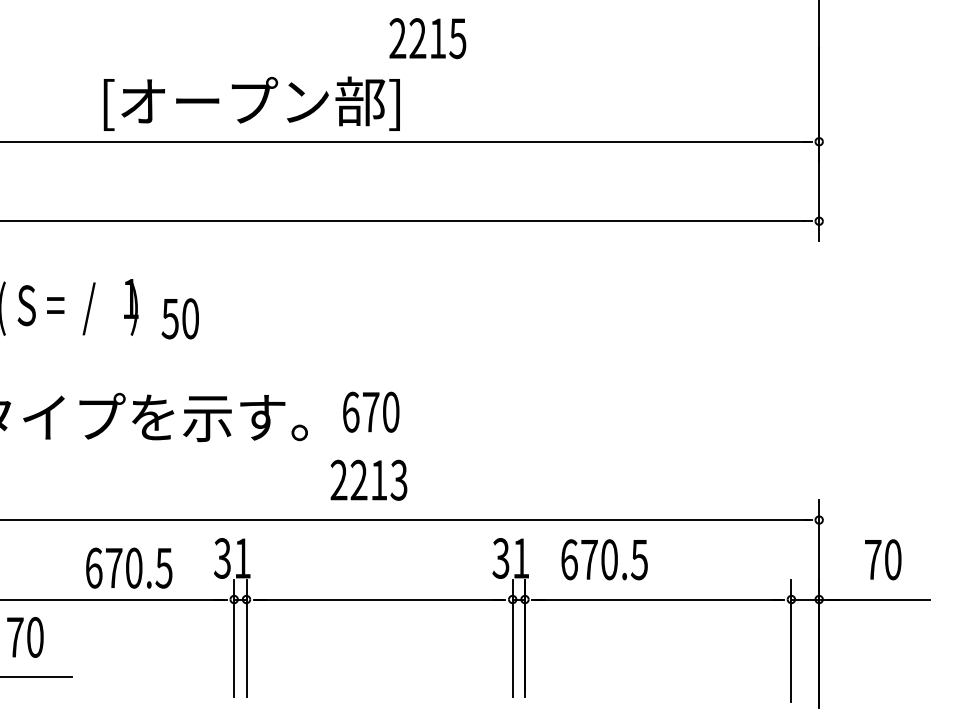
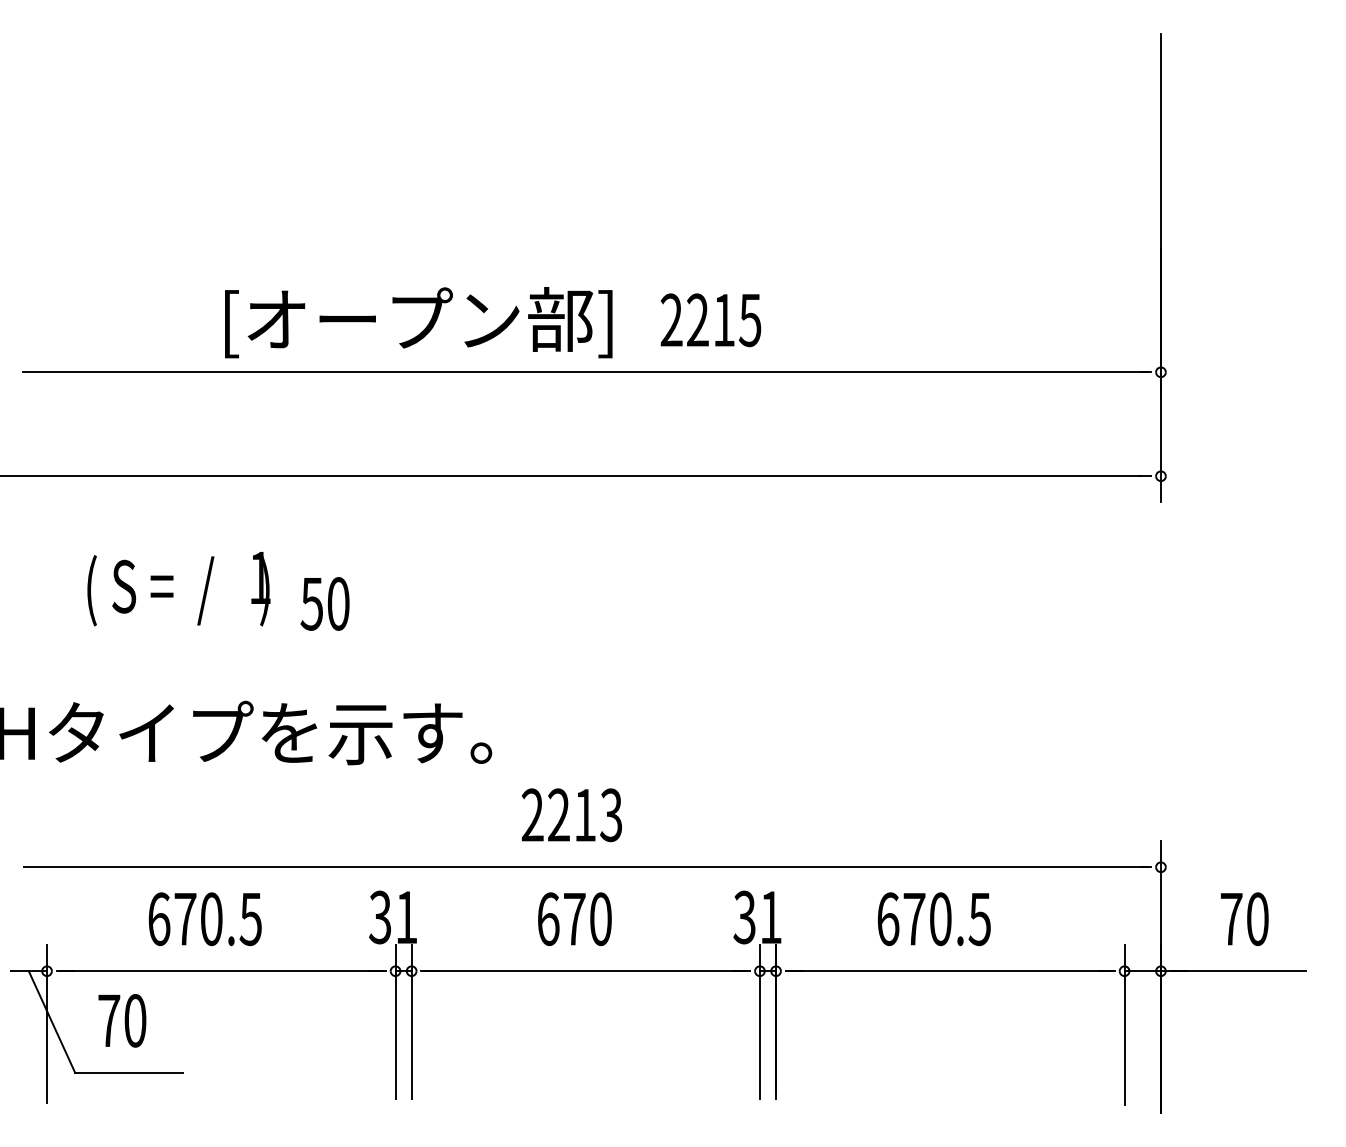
text: (427, 38) -> (710, 320), moved
text: (370, 412) -> (574, 919), moved
text: (604, 559) -> (934, 919), moved
text: (128, 568) -> (204, 919), moved

